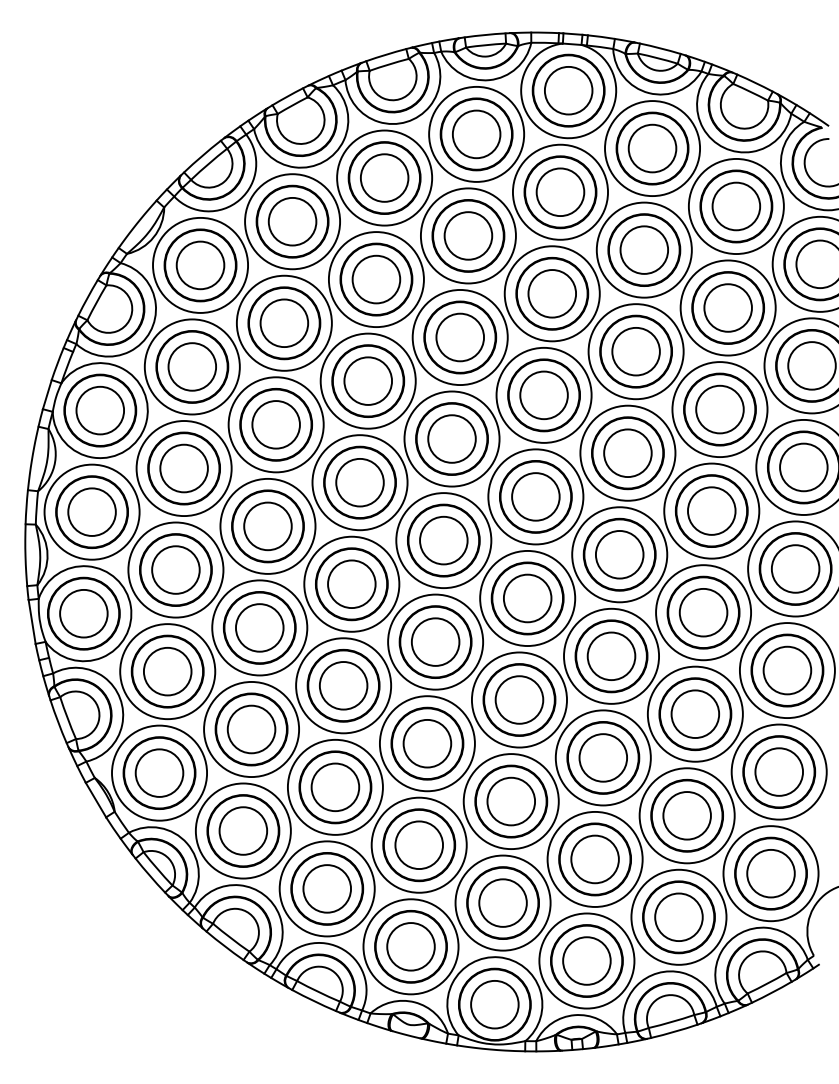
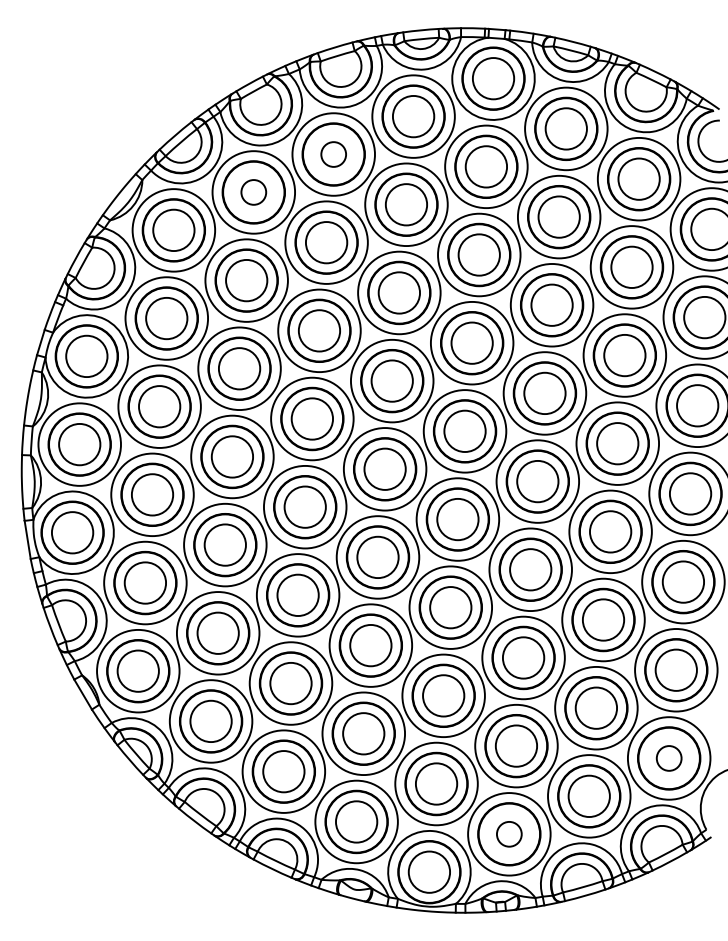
circle: (384, 178) -> (333, 154), size x0.6
circle: (292, 221) -> (253, 192), size x0.6
circle: (770, 873) -> (668, 758), size x0.6
circle: (587, 960) -> (509, 833), size x0.6

